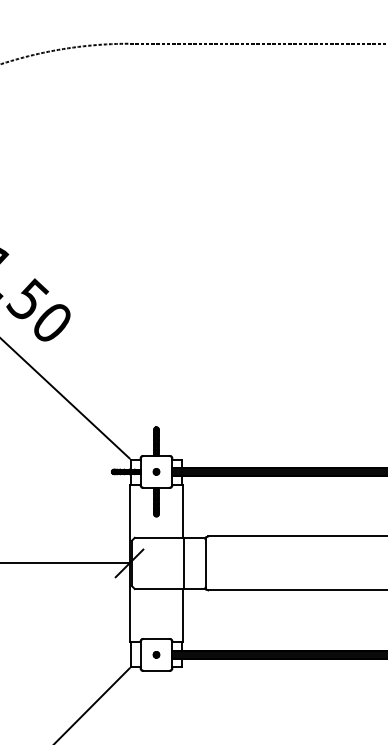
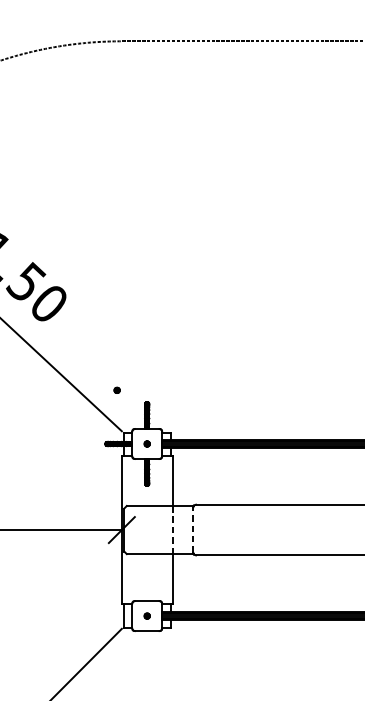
part: (124, 414) -> (117, 390), added
line: (205, 562) -> (193, 529), solid -> dashed
line: (183, 563) -> (172, 530), solid -> dashed

